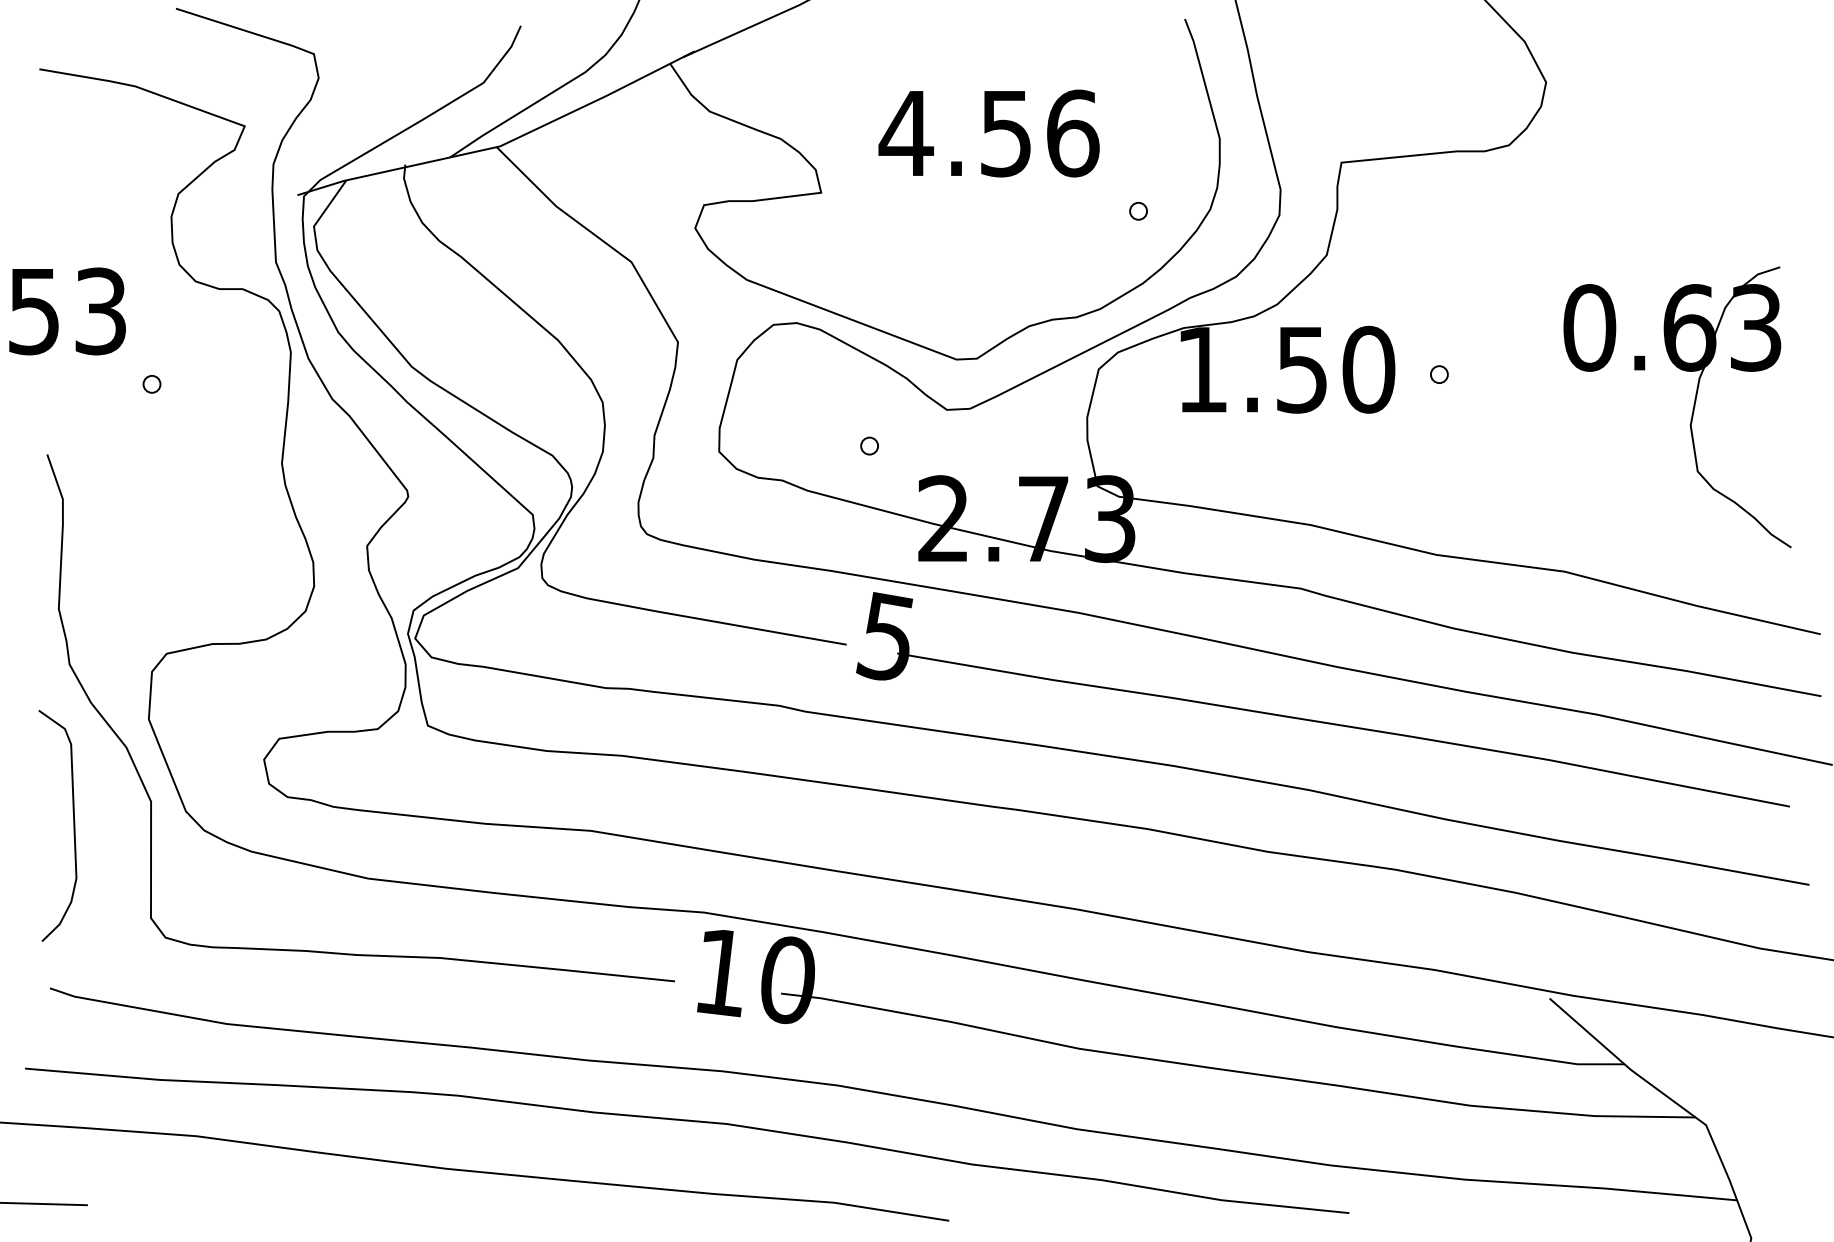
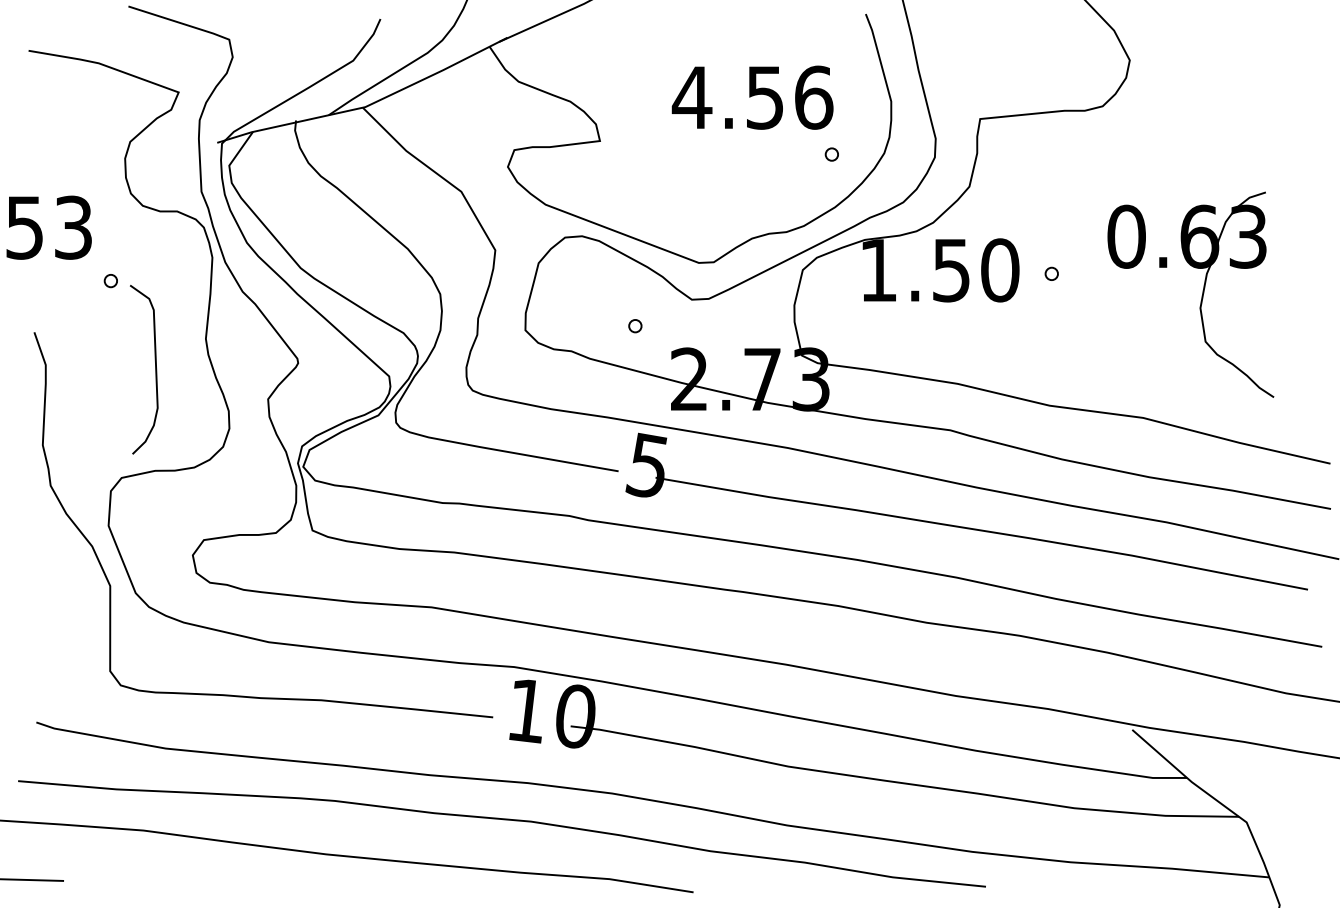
text: (988, 133) -> (752, 97), moved
part: (1692, 408) -> (1201, 295), moved
curve: (73, 825) -> (155, 369), moved

